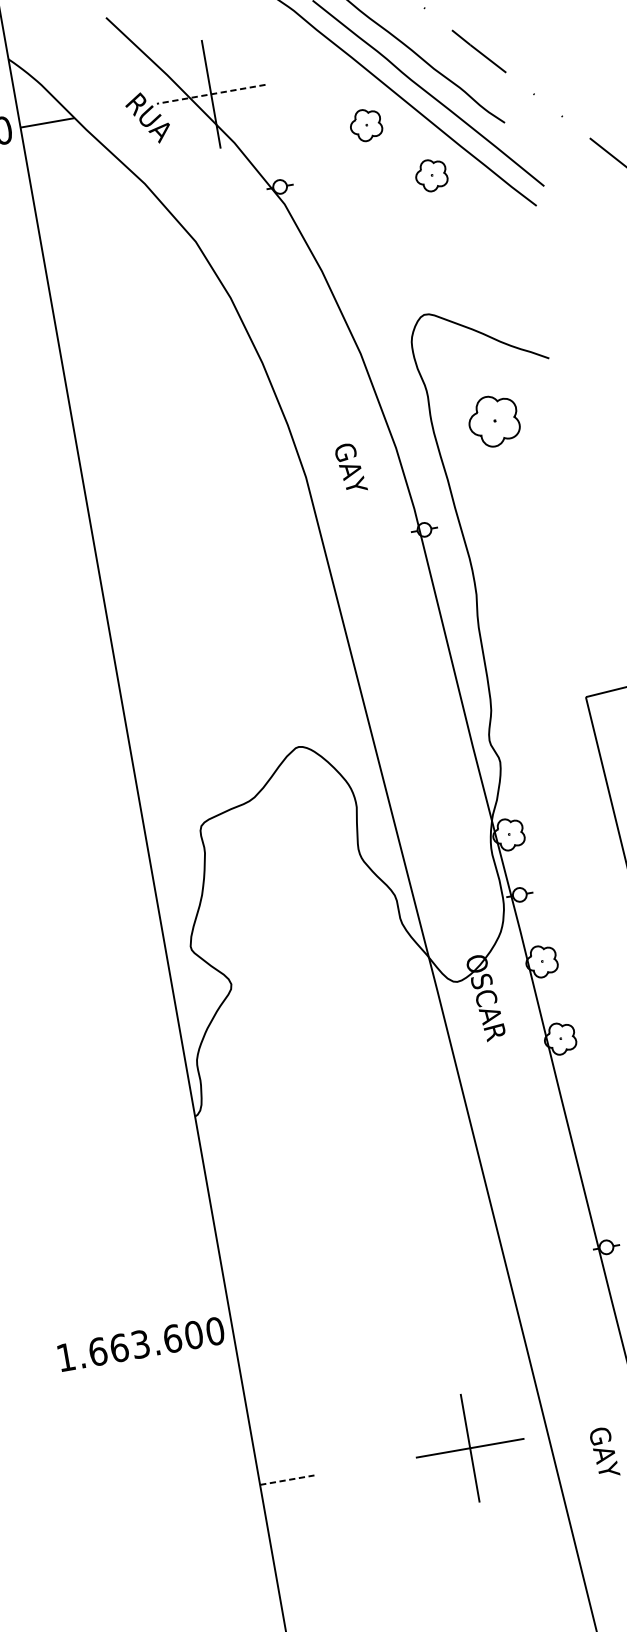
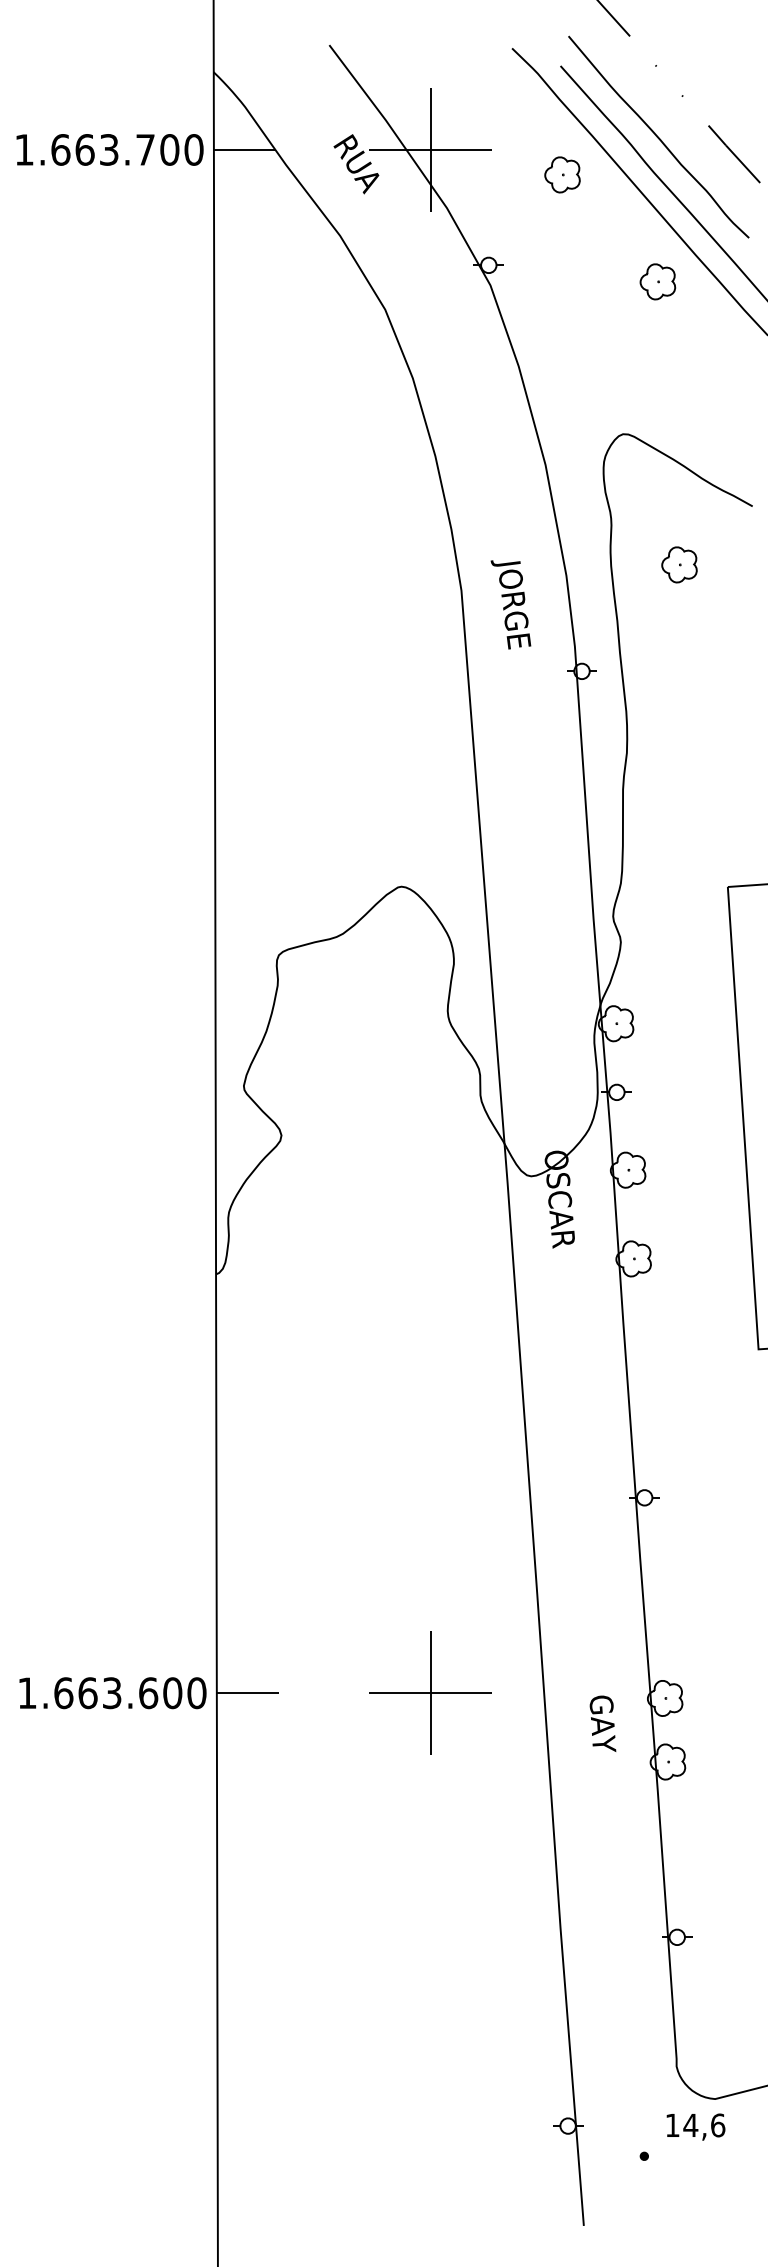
line: (211, 93) -> (430, 149), dashed -> solid
part: (366, 124) -> (562, 174), moved
part: (493, 420) -> (679, 564), size x0.62
text: (351, 481) -> (510, 604), GAY -> JORGE
text: (141, 1344) -> (112, 1693), moved
part: (469, 1447) -> (430, 1692), moved
line: (287, 1480) -> (247, 1693), dashed -> solid

